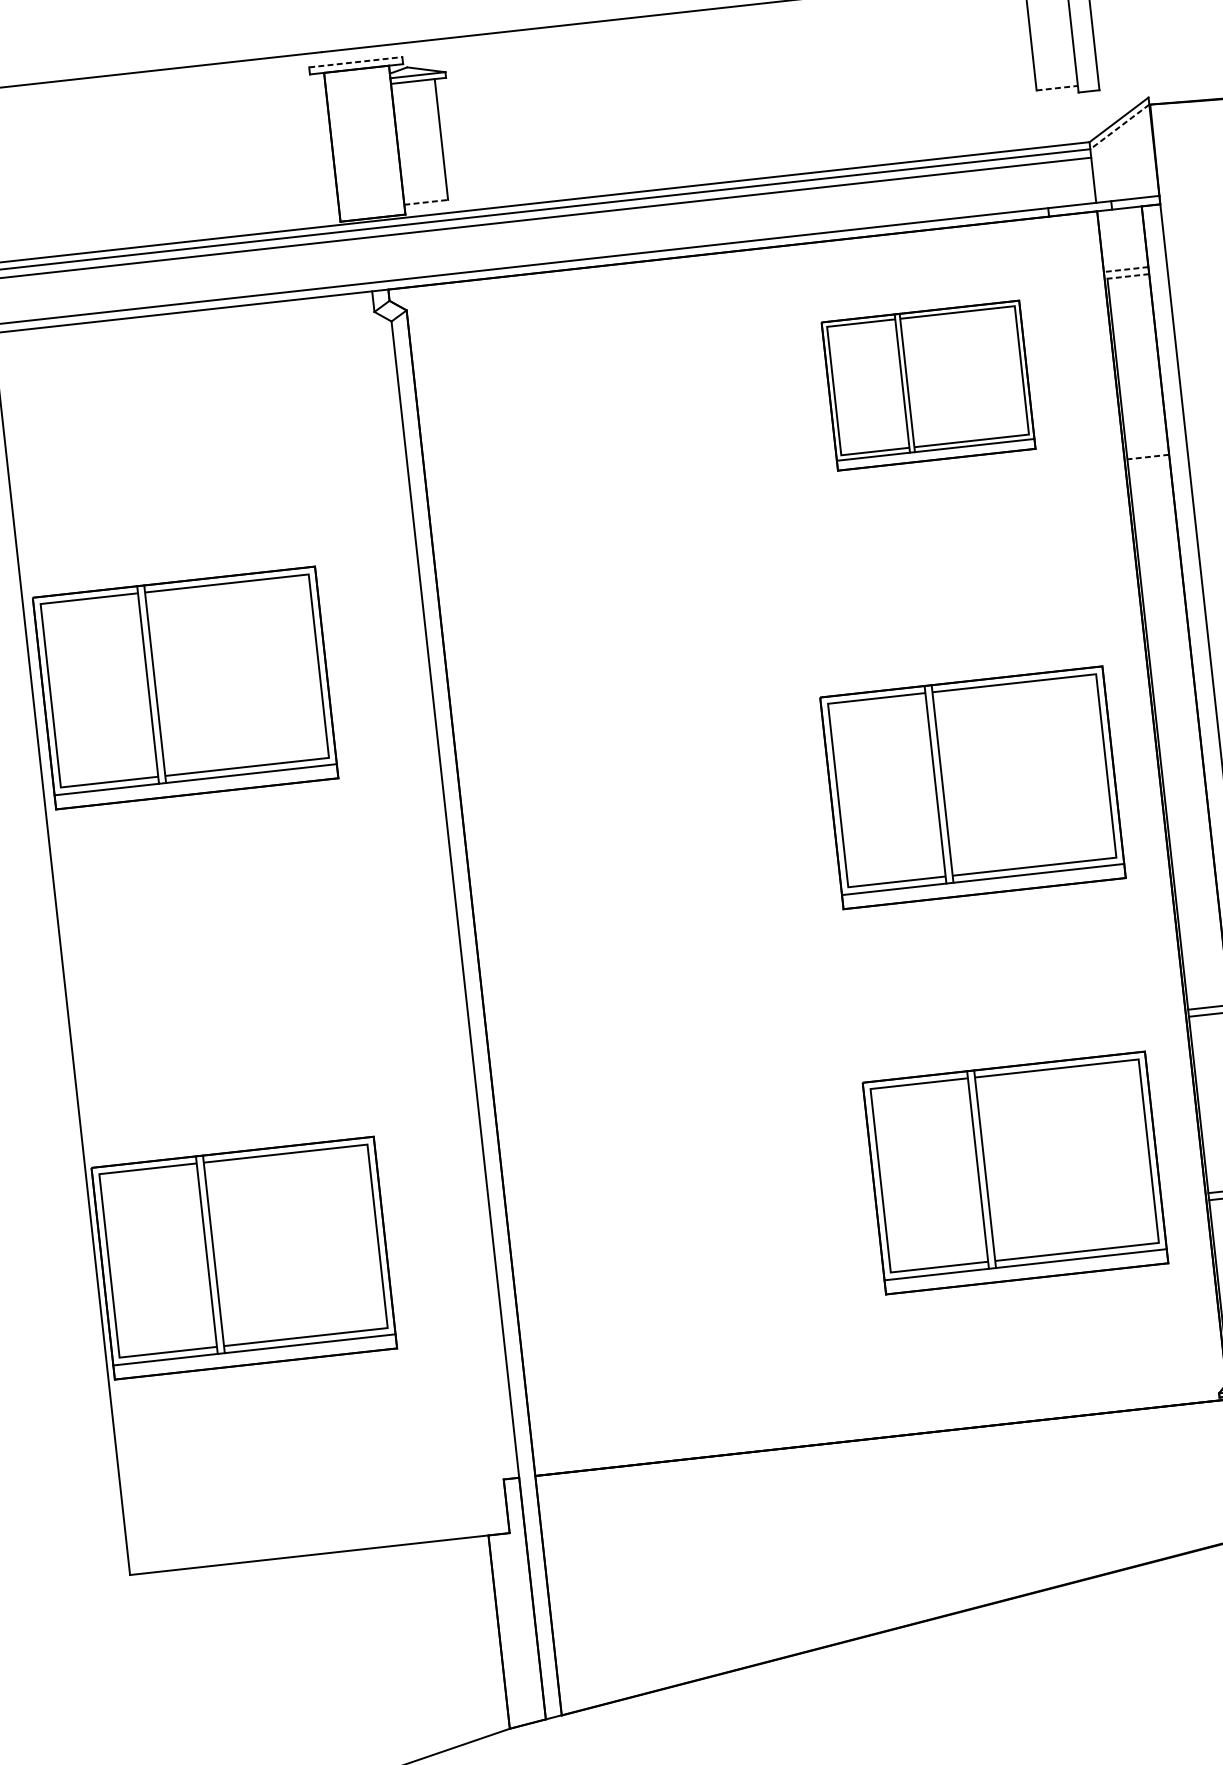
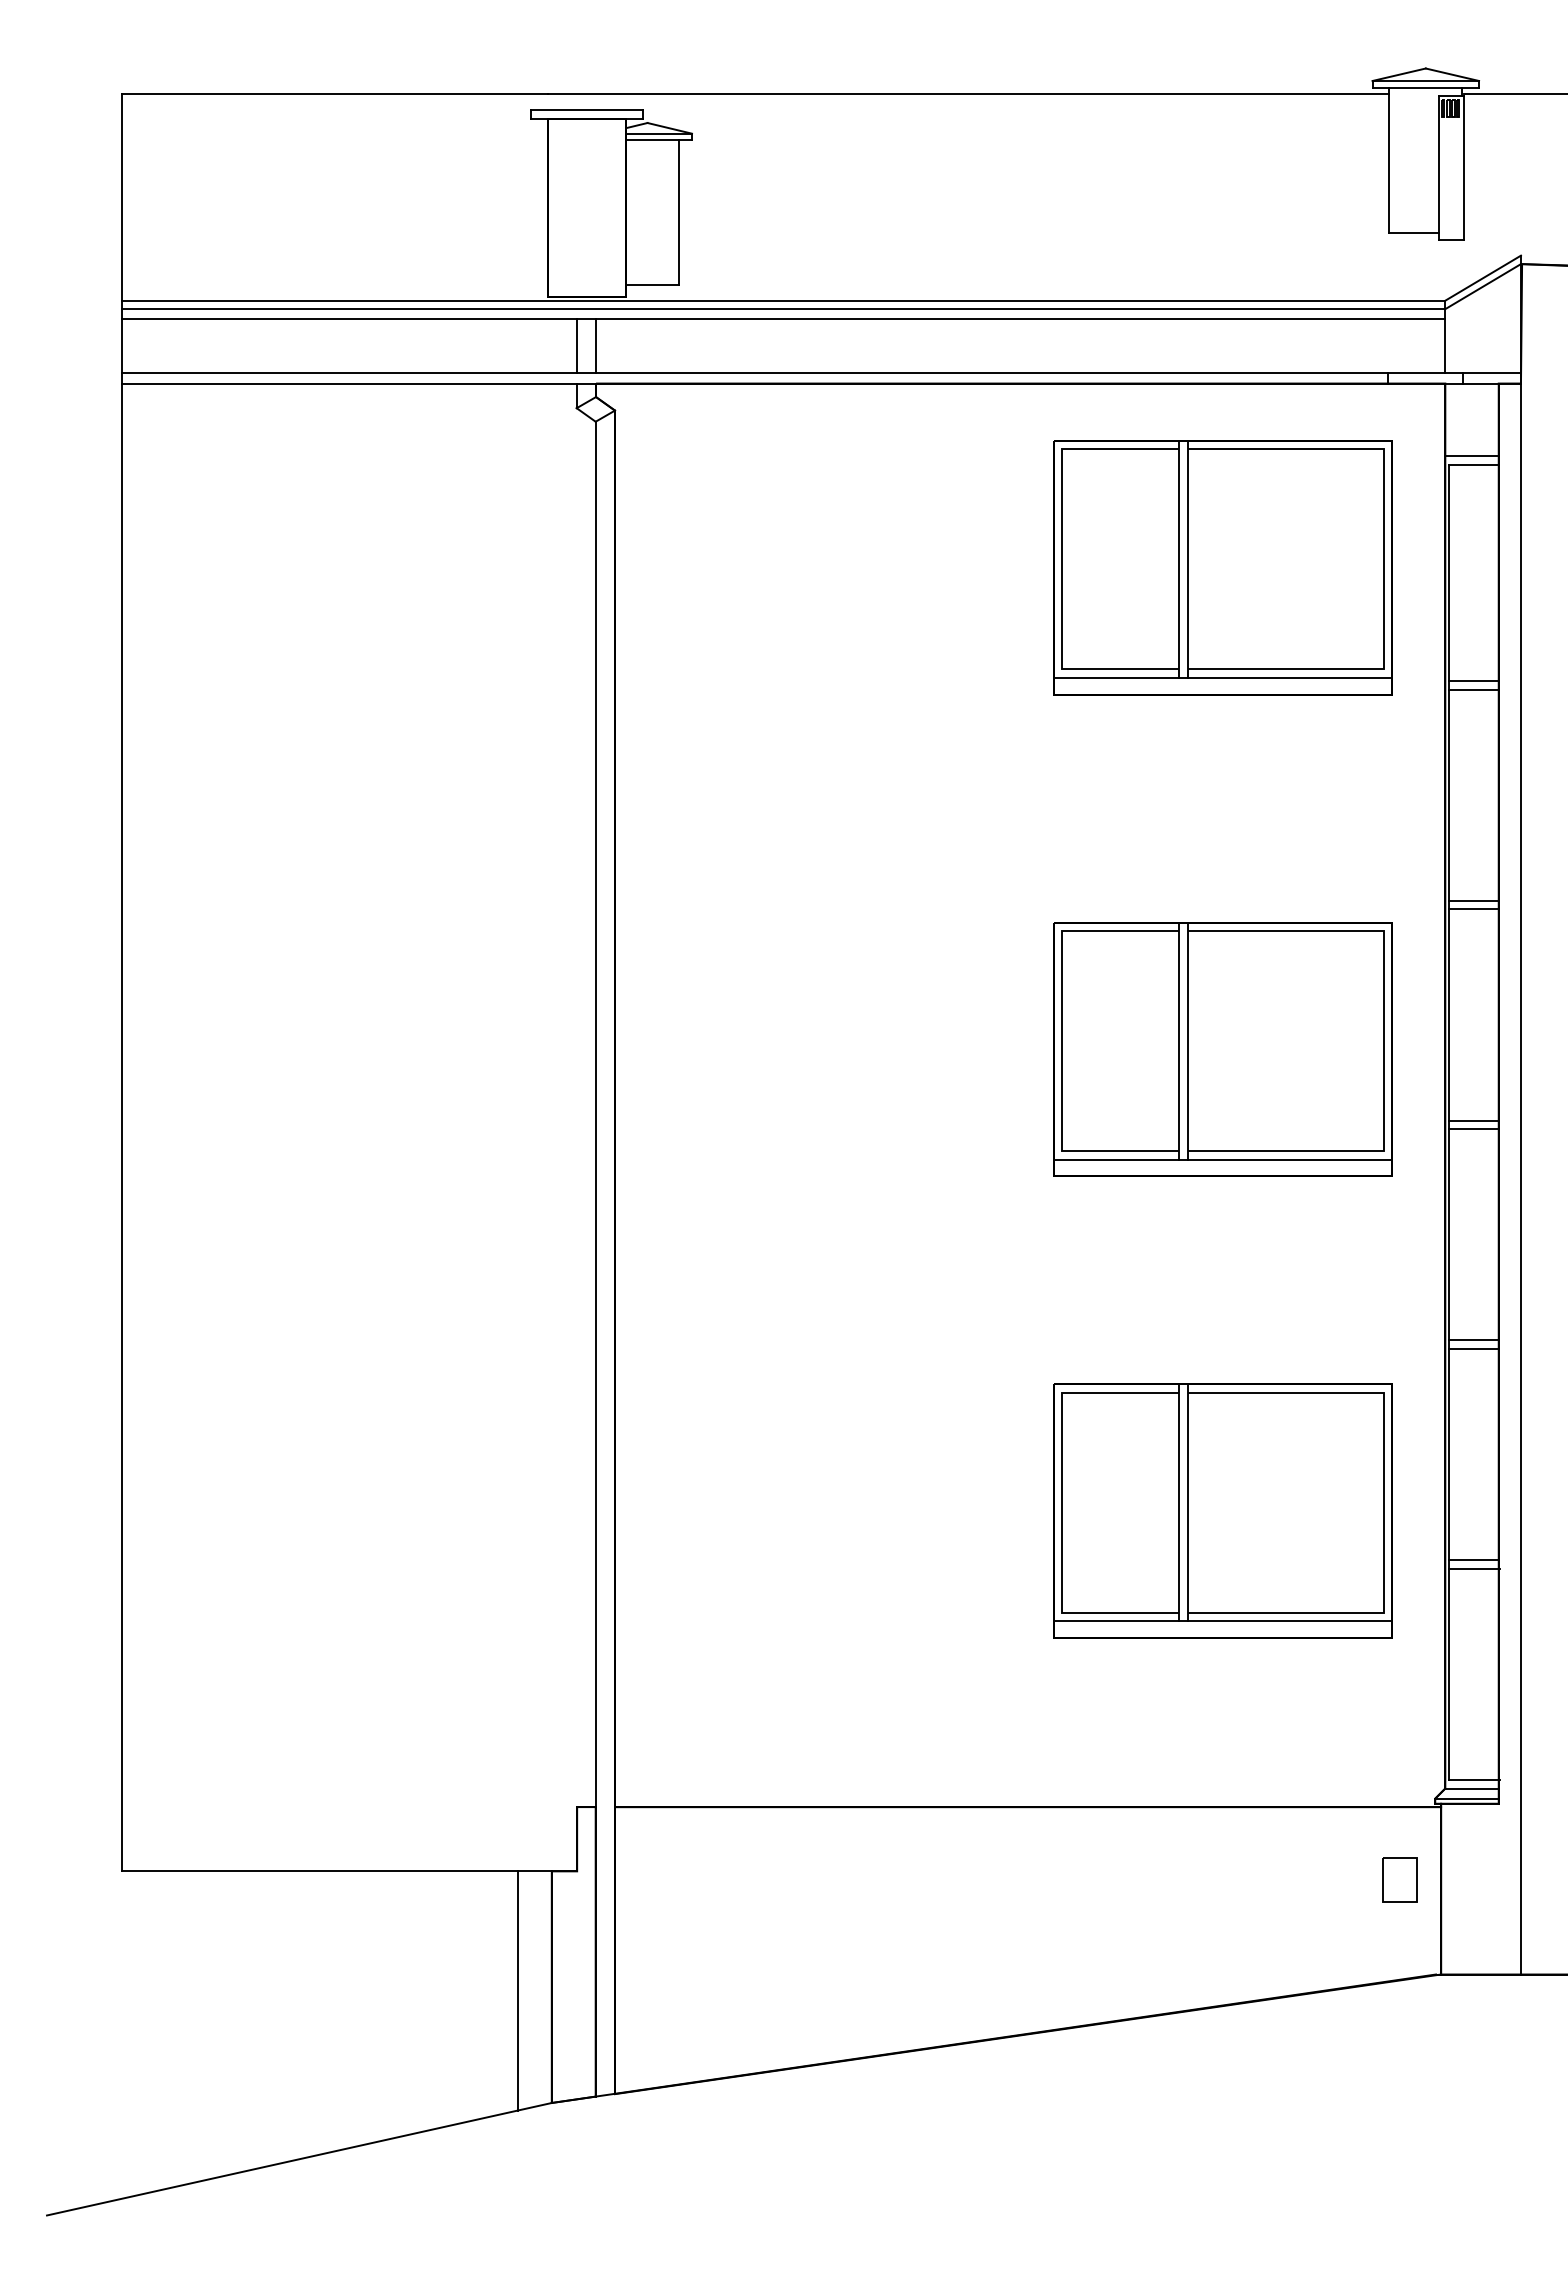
line: (356, 62) -> (587, 110), dashed -> solid
line: (1057, 88) -> (1414, 232), dashed -> solid
line: (1119, 126) -> (1482, 286), dashed -> solid
line: (426, 202) -> (652, 285), dashed -> solid
line: (385, 258) -> (596, 346), added
line: (368, 260) -> (576, 346), added
line: (1126, 269) -> (1472, 456), dashed -> solid
line: (1128, 276) -> (1473, 464), dashed -> solid
part: (928, 385) -> (1222, 567), size x1.43
line: (1148, 457) -> (1473, 681), dashed -> solid
line: (1148, 464) -> (1473, 689), added
line: (1168, 640) -> (1473, 900), added
line: (1169, 647) -> (1473, 909), added
part: (185, 687) -> (303, 828), removed
line: (1188, 823) -> (1473, 1120), added
line: (1189, 831) -> (1473, 1129), added
part: (243, 1257) -> (298, 1510), removed
part: (1196, 1464) -> (1399, 1879), added
line: (470, 1638) -> (517, 1990), added

